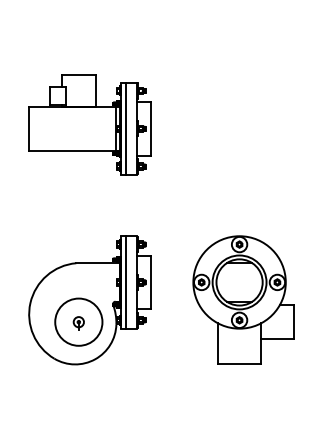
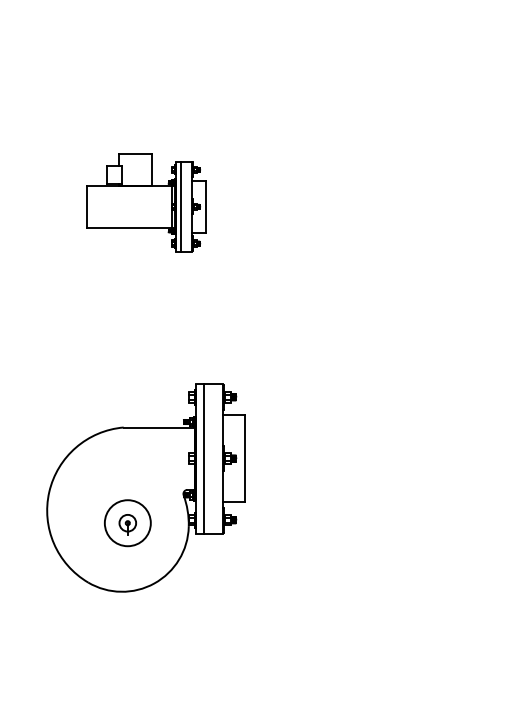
part: (89, 124) -> (145, 202), size x0.6
part: (243, 299) -> (395, 486), removed
circle: (78, 321) -> (127, 522), size x0.6

